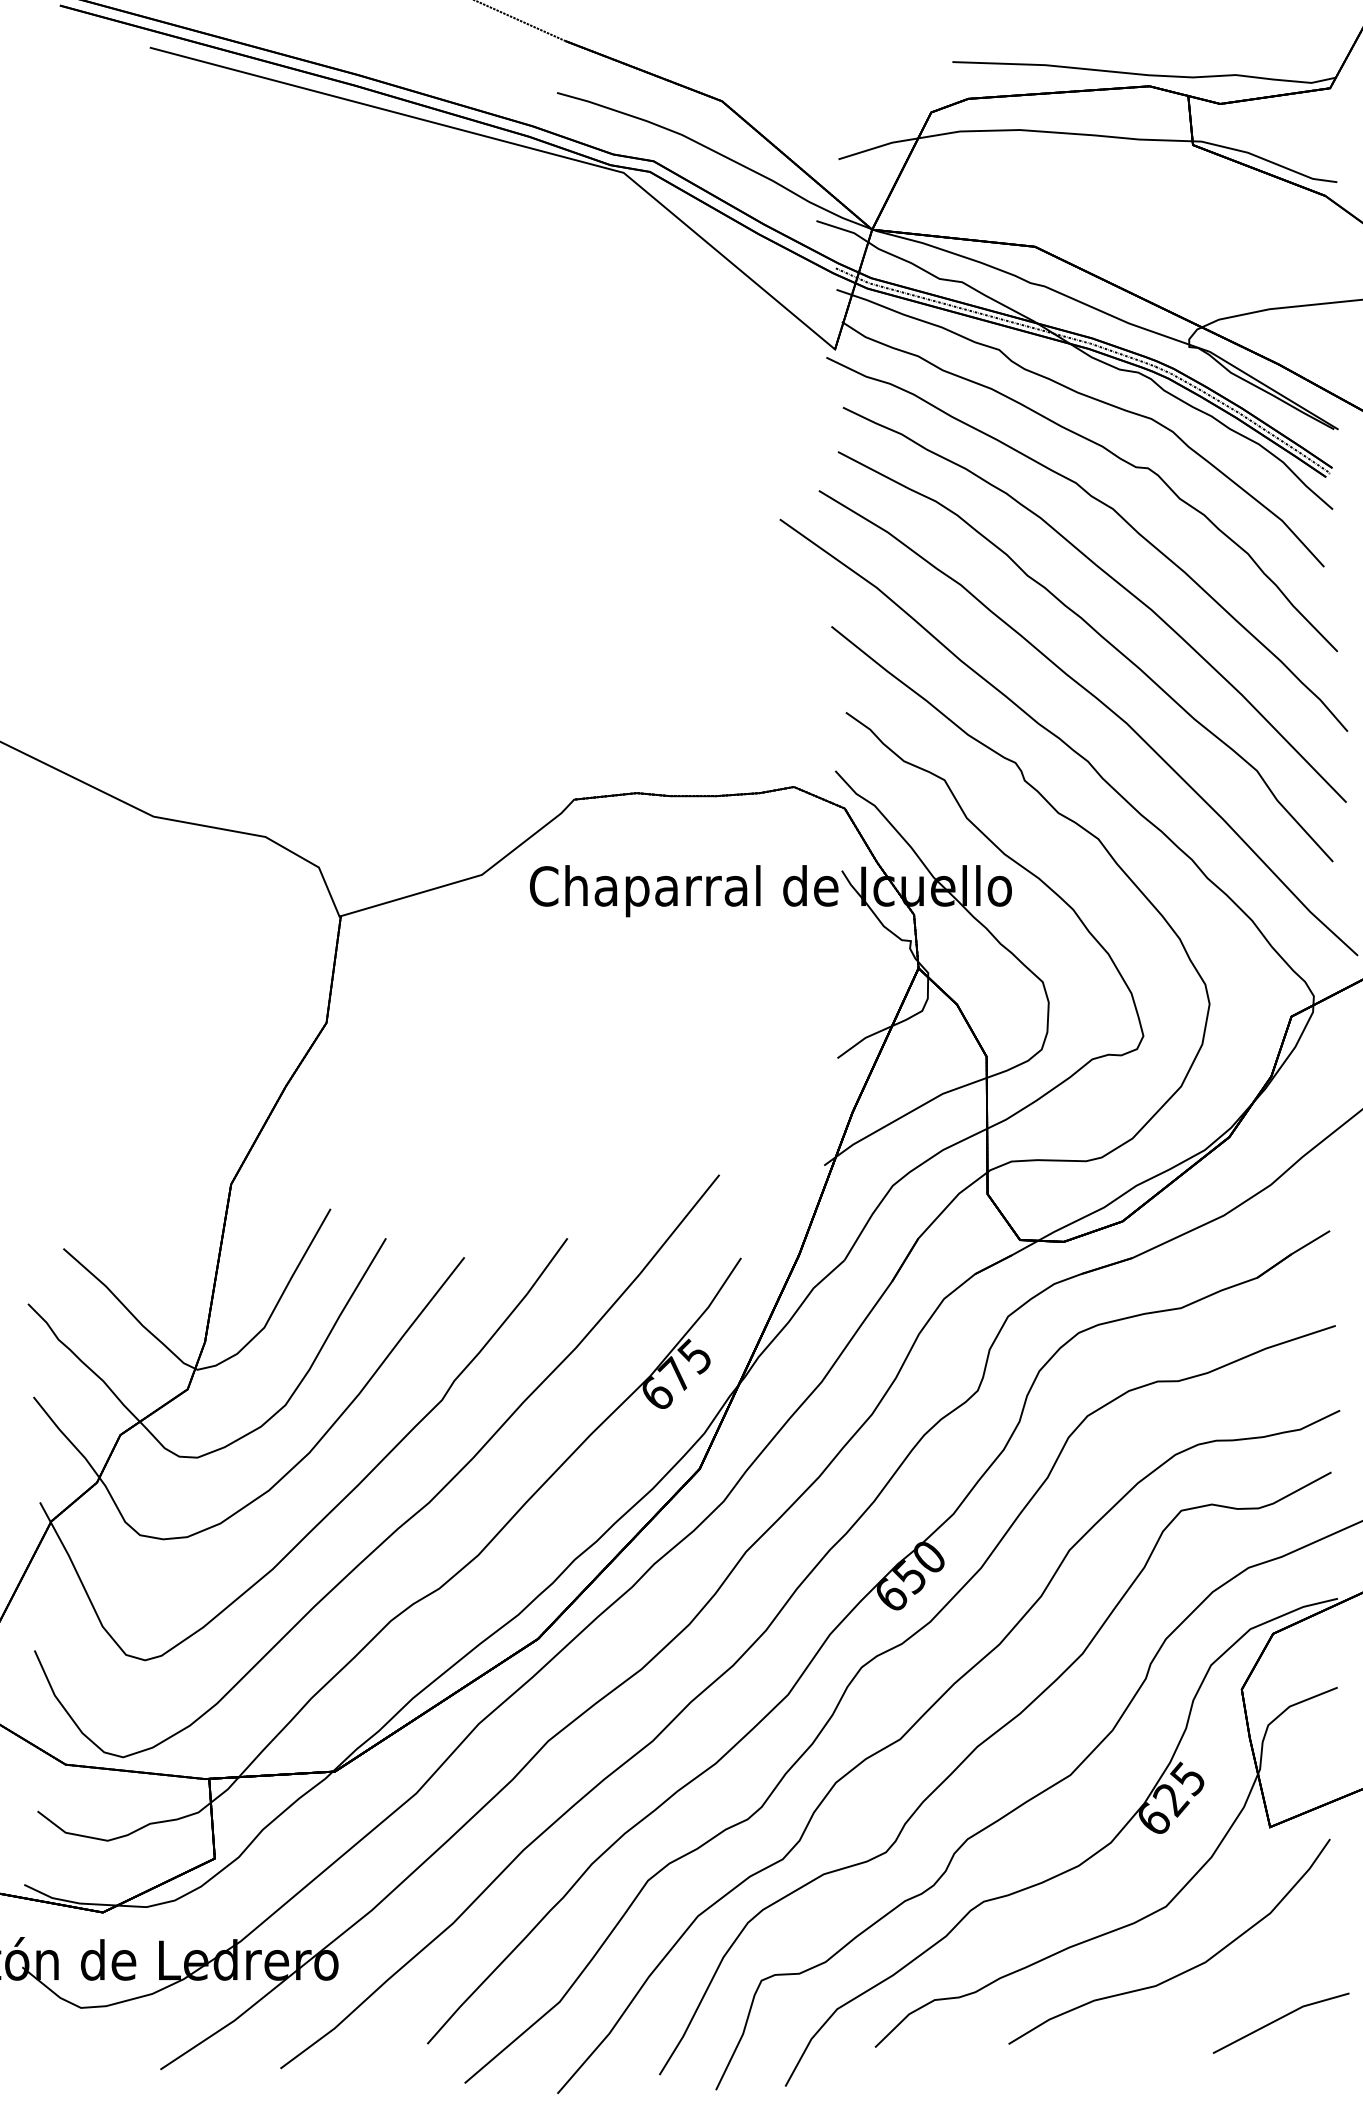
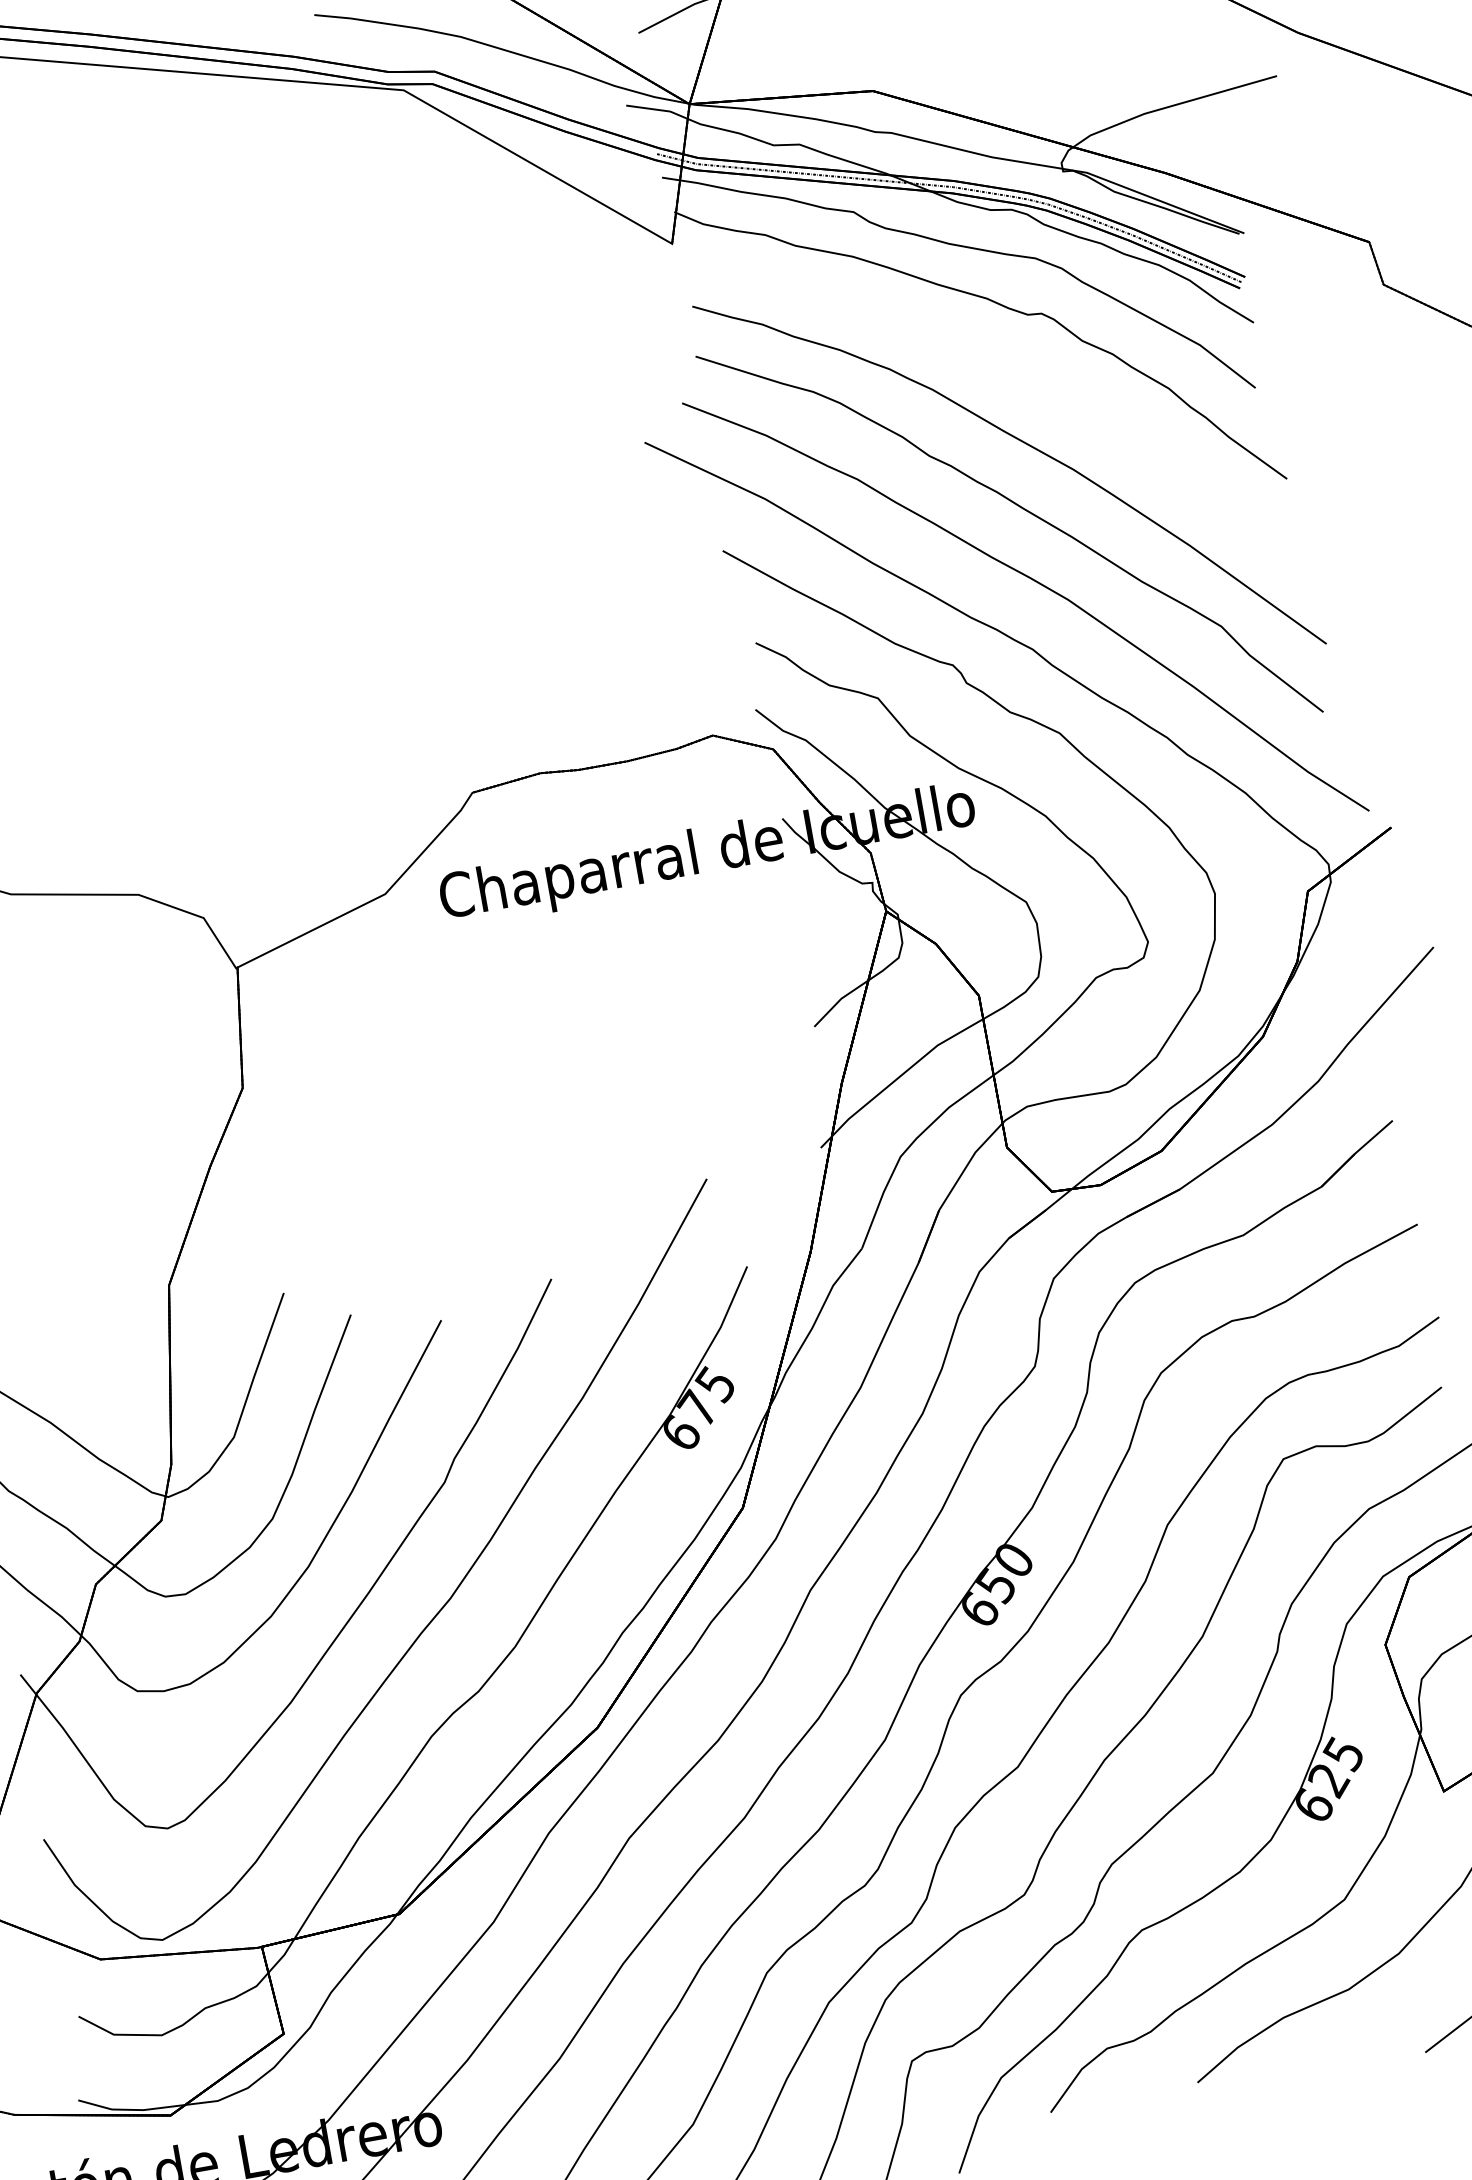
part: (1117, 514) -> (1016, 370), removed

